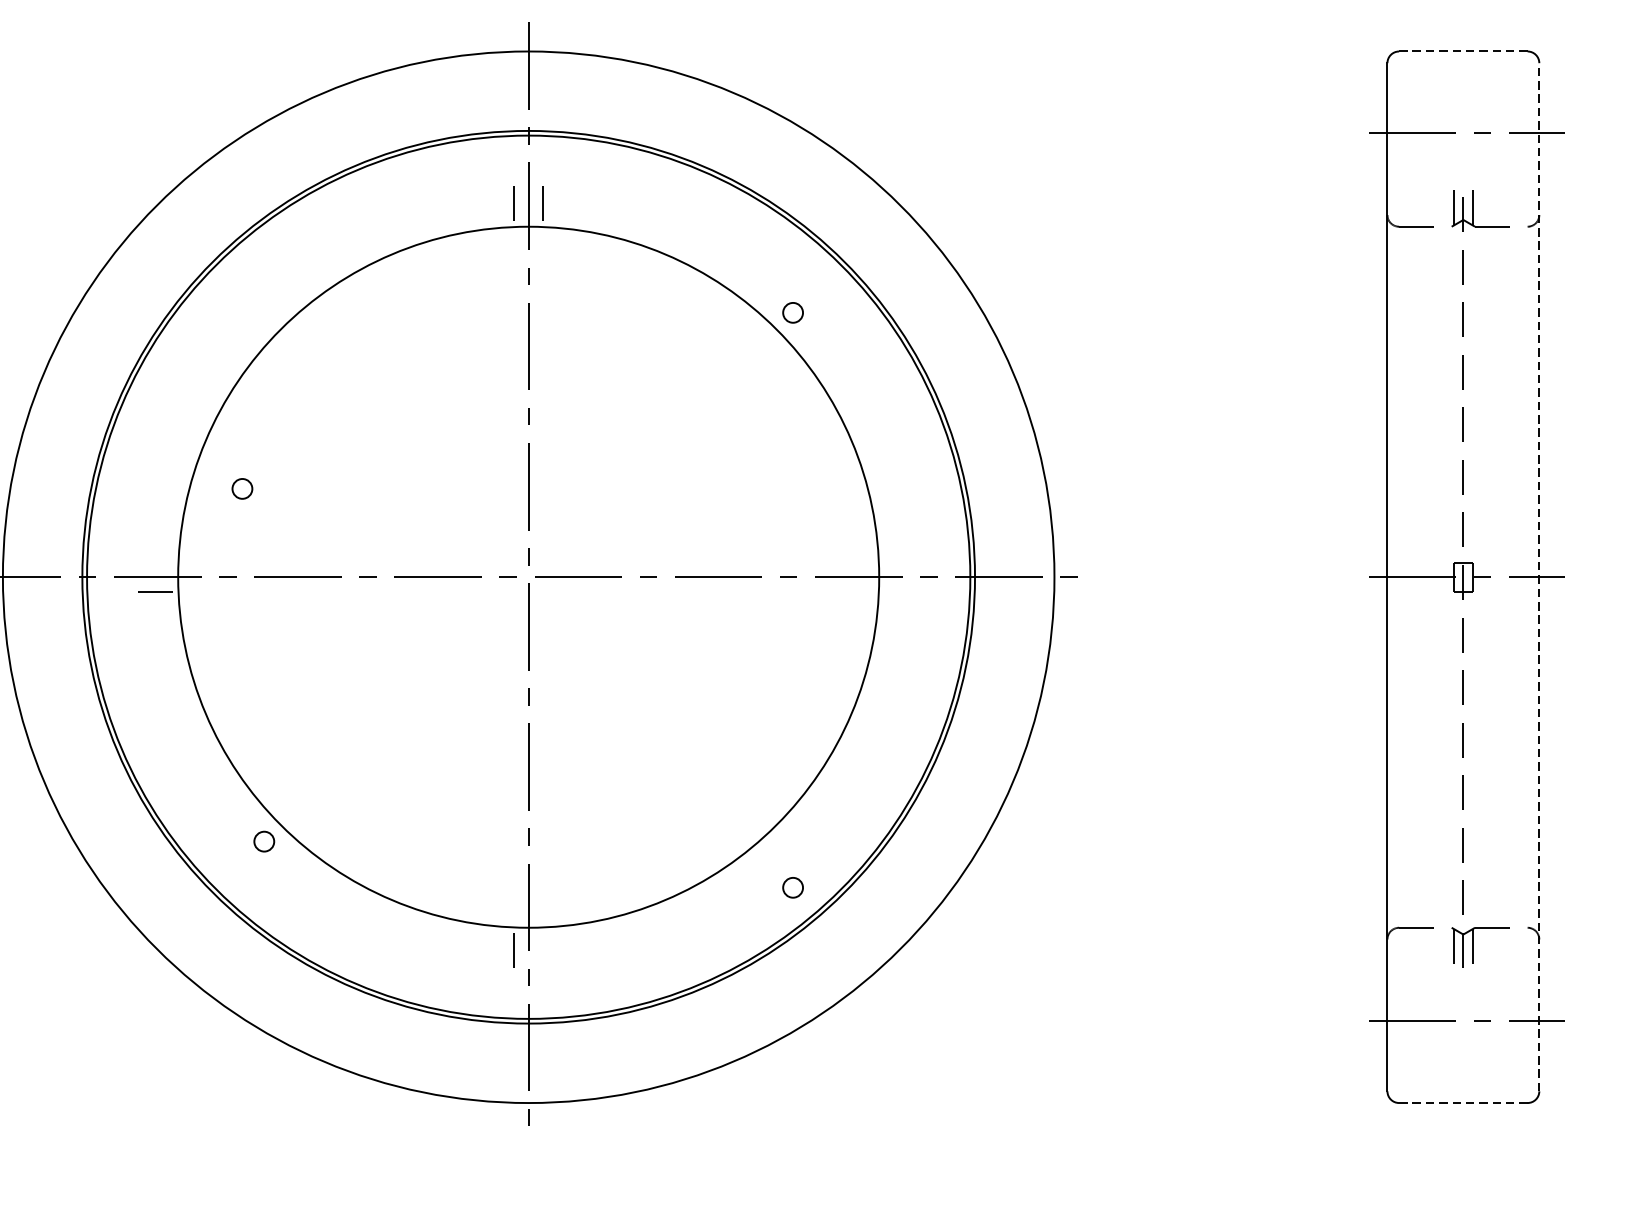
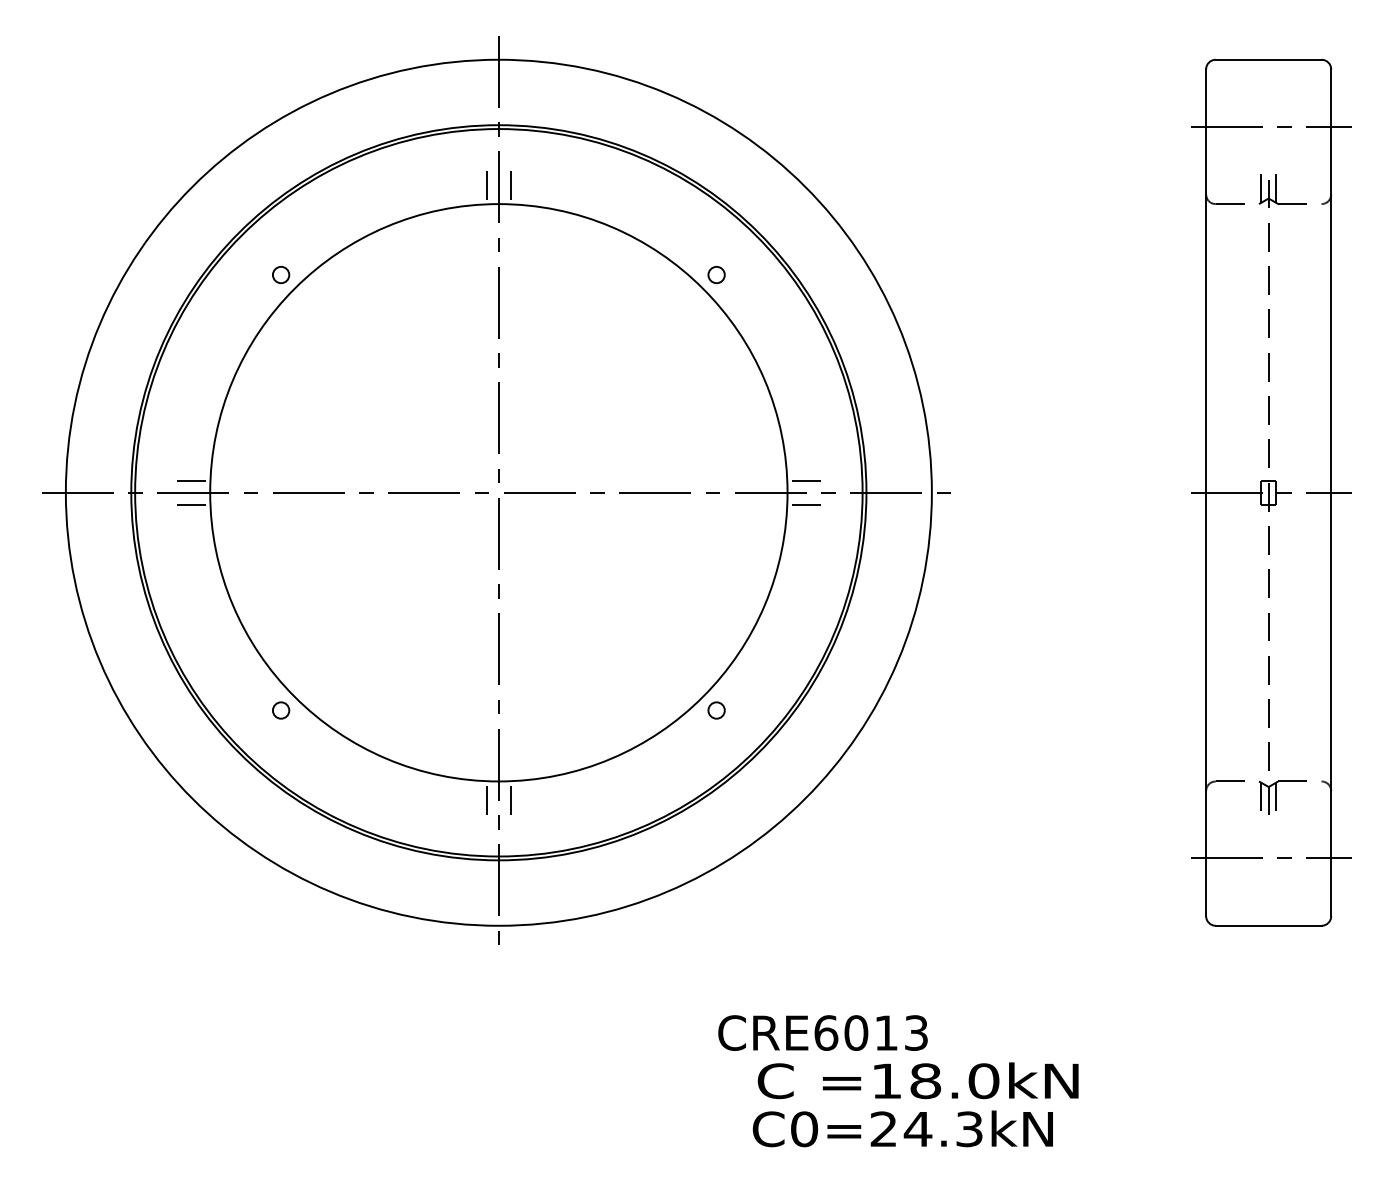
line: (1463, 51) -> (1268, 59), dashed -> solid
circle: (242, 489) -> (281, 275), moved
line: (157, 562) -> (193, 480), added
line: (898, 562) -> (803, 480), added
line: (1539, 576) -> (1331, 492), dashed -> solid
line: (898, 591) -> (803, 504), added
circle: (792, 887) -> (716, 710), moved
line: (542, 947) -> (510, 797), added
line: (1463, 1102) -> (1268, 925), dashed -> solid

